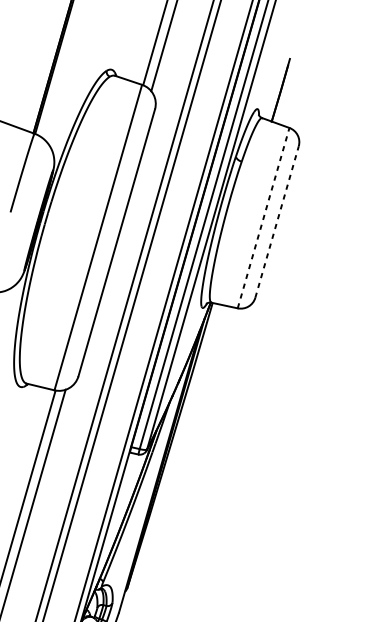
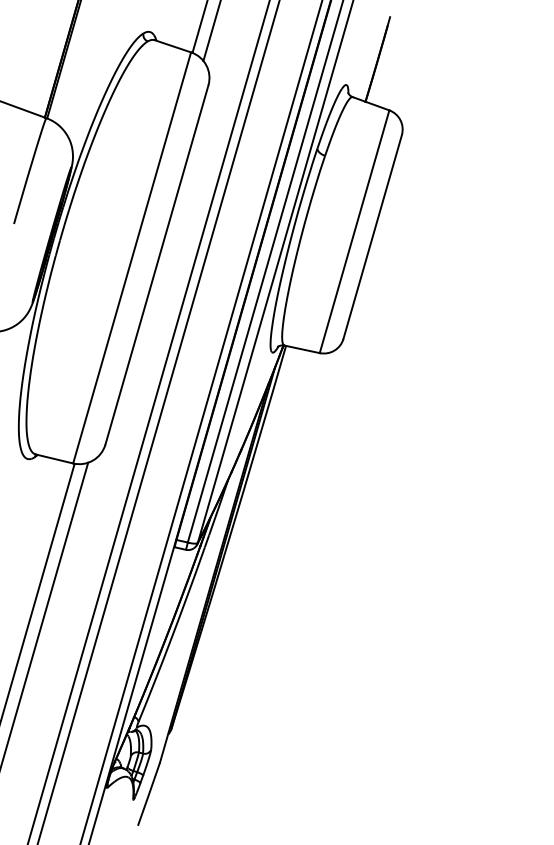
line: (263, 217) -> (354, 231), dashed -> solid
line: (276, 221) -> (372, 236), dashed -> solid

